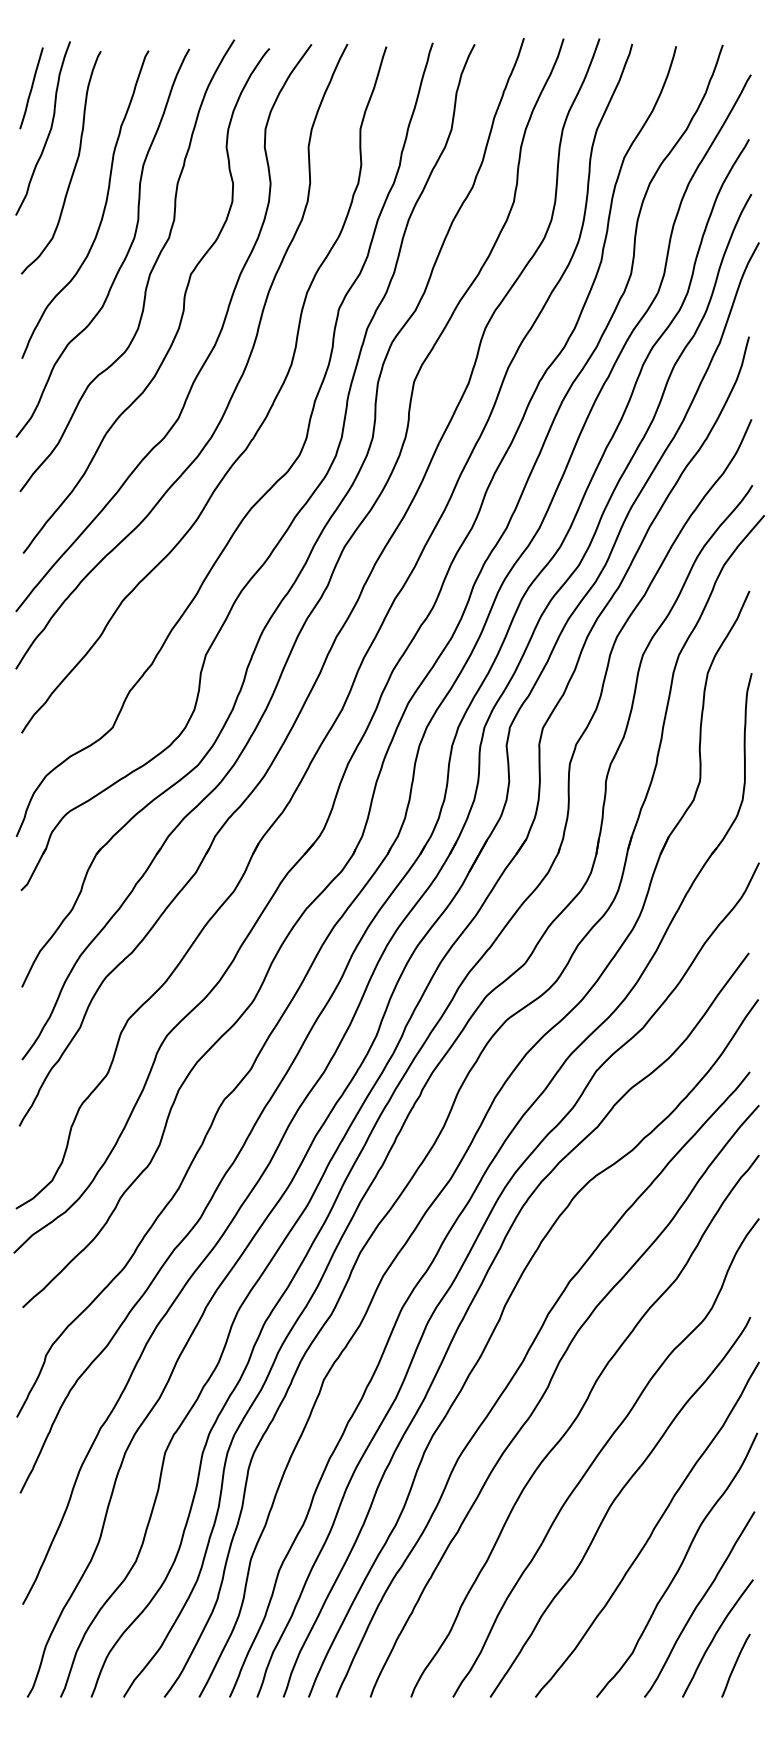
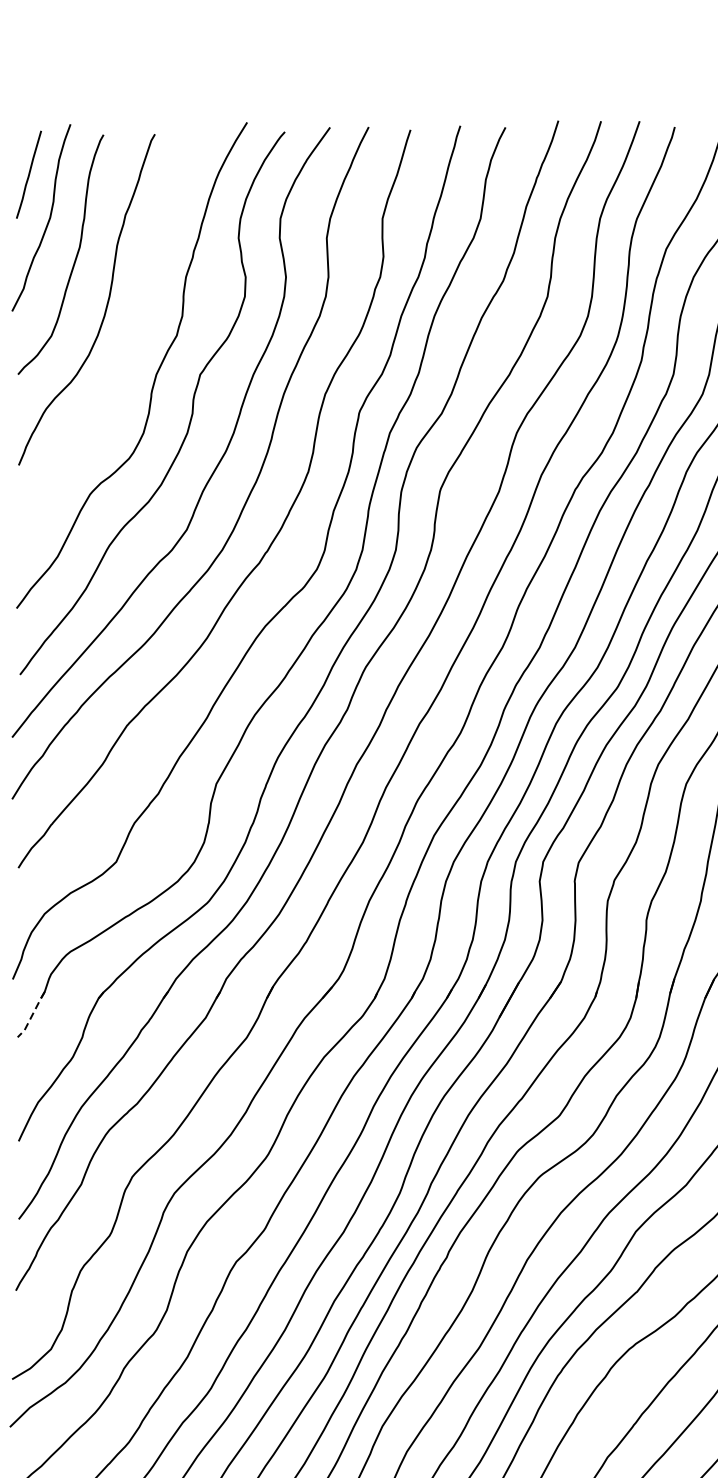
curve: (126, 253) -> (131, 352), removed
line: (34, 871) -> (32, 1016), solid -> dashed

